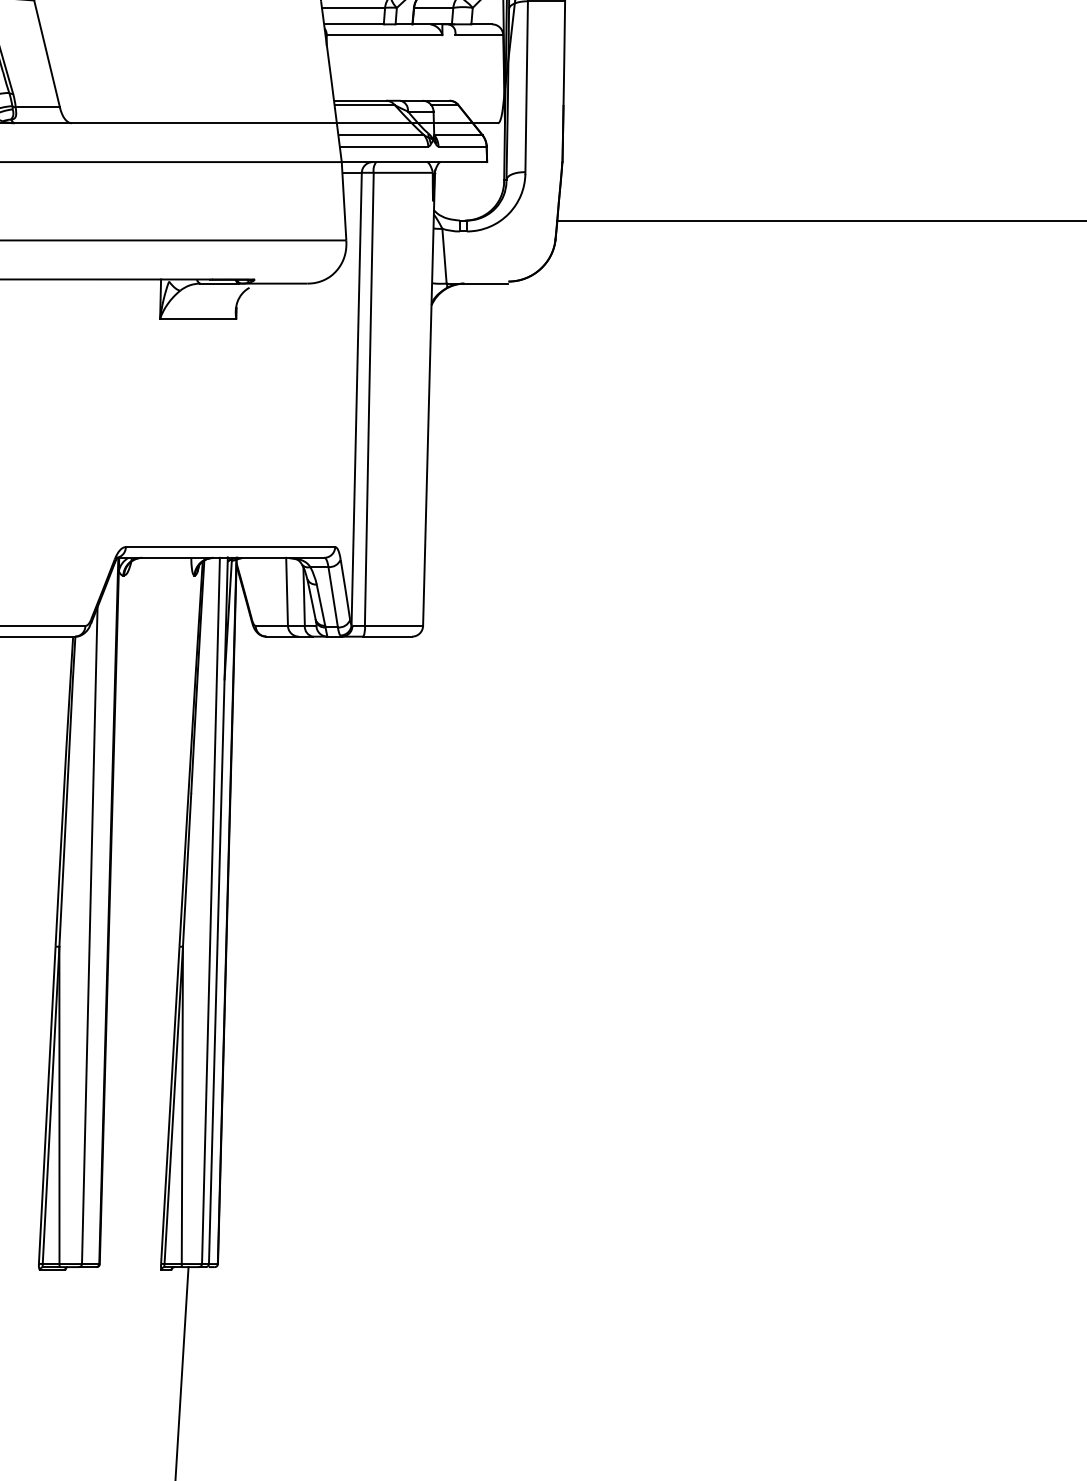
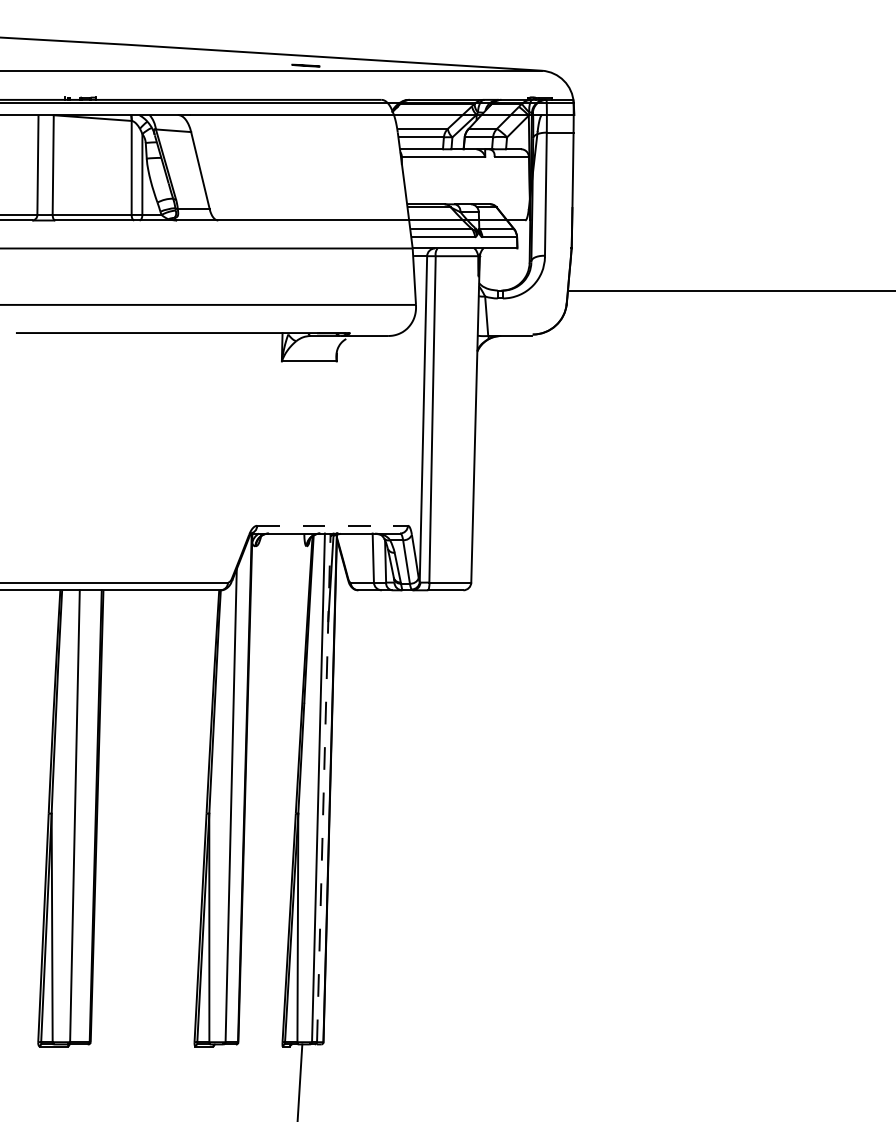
line: (231, 546) -> (333, 525), solid -> dashed
line: (217, 910) -> (323, 787), solid -> dashed

